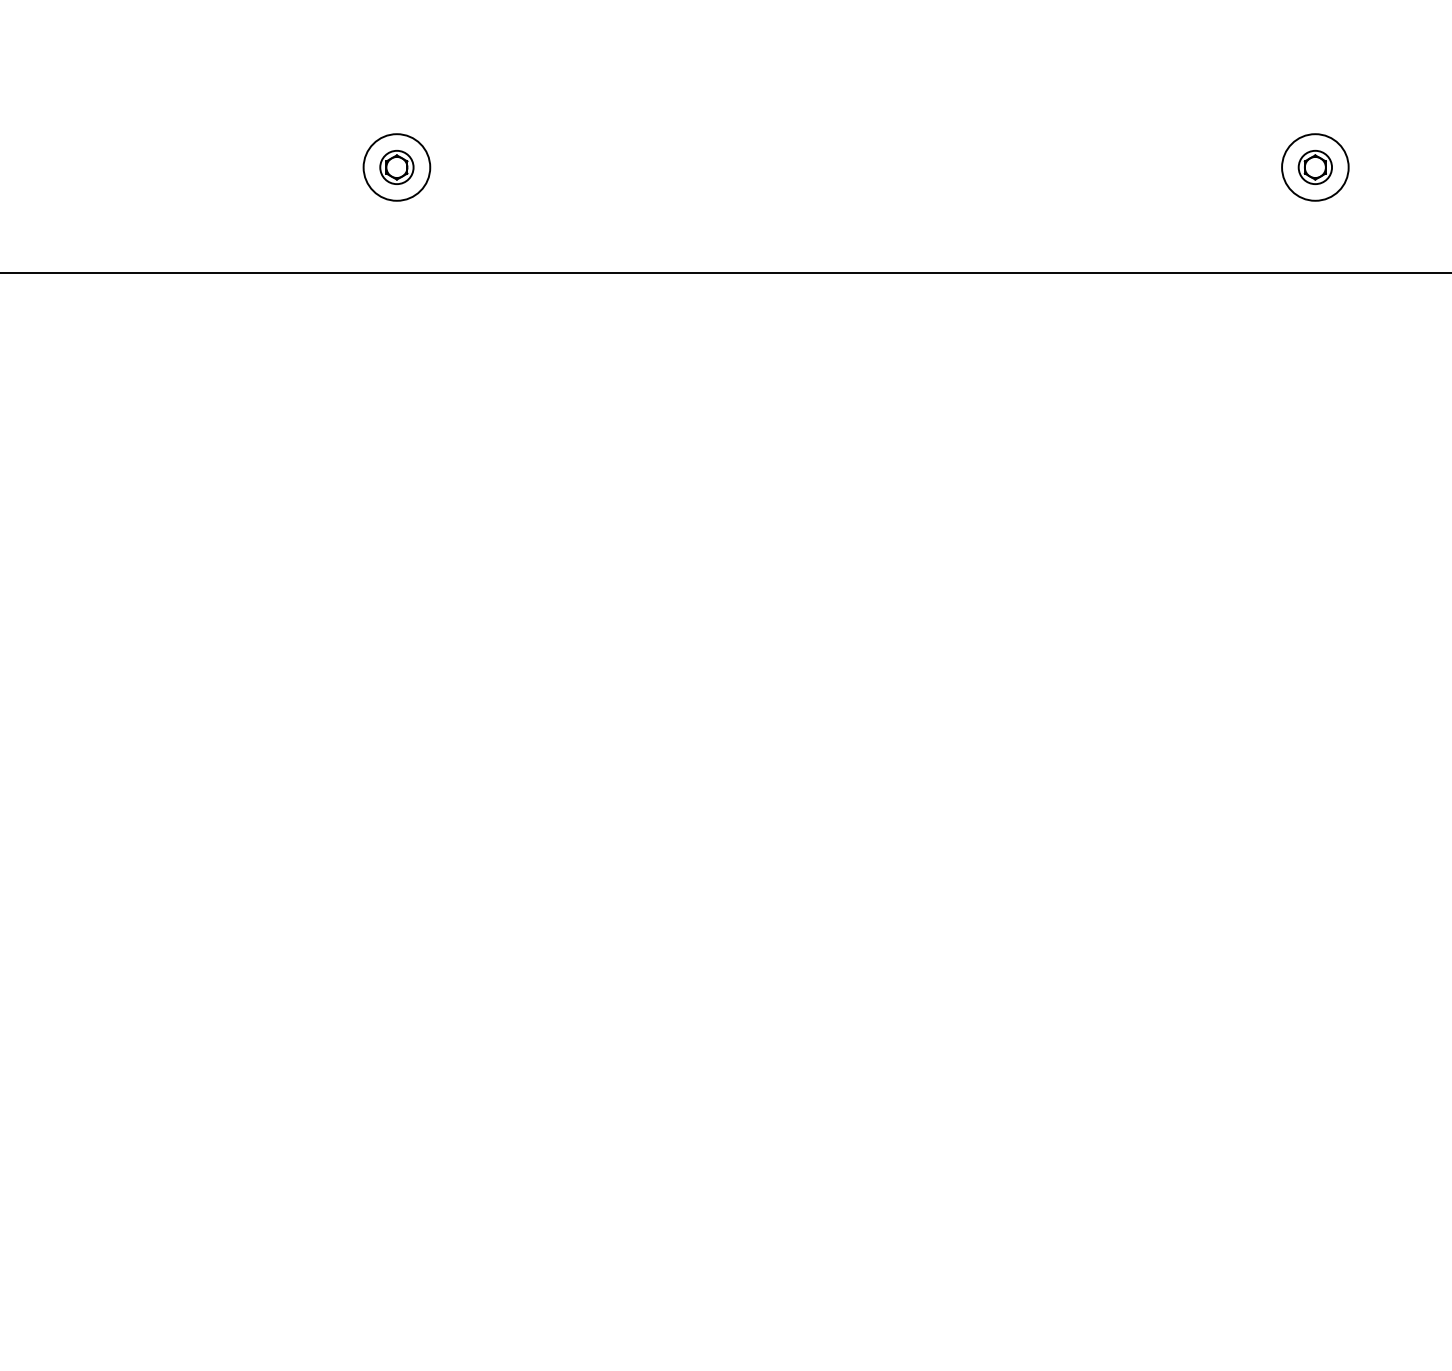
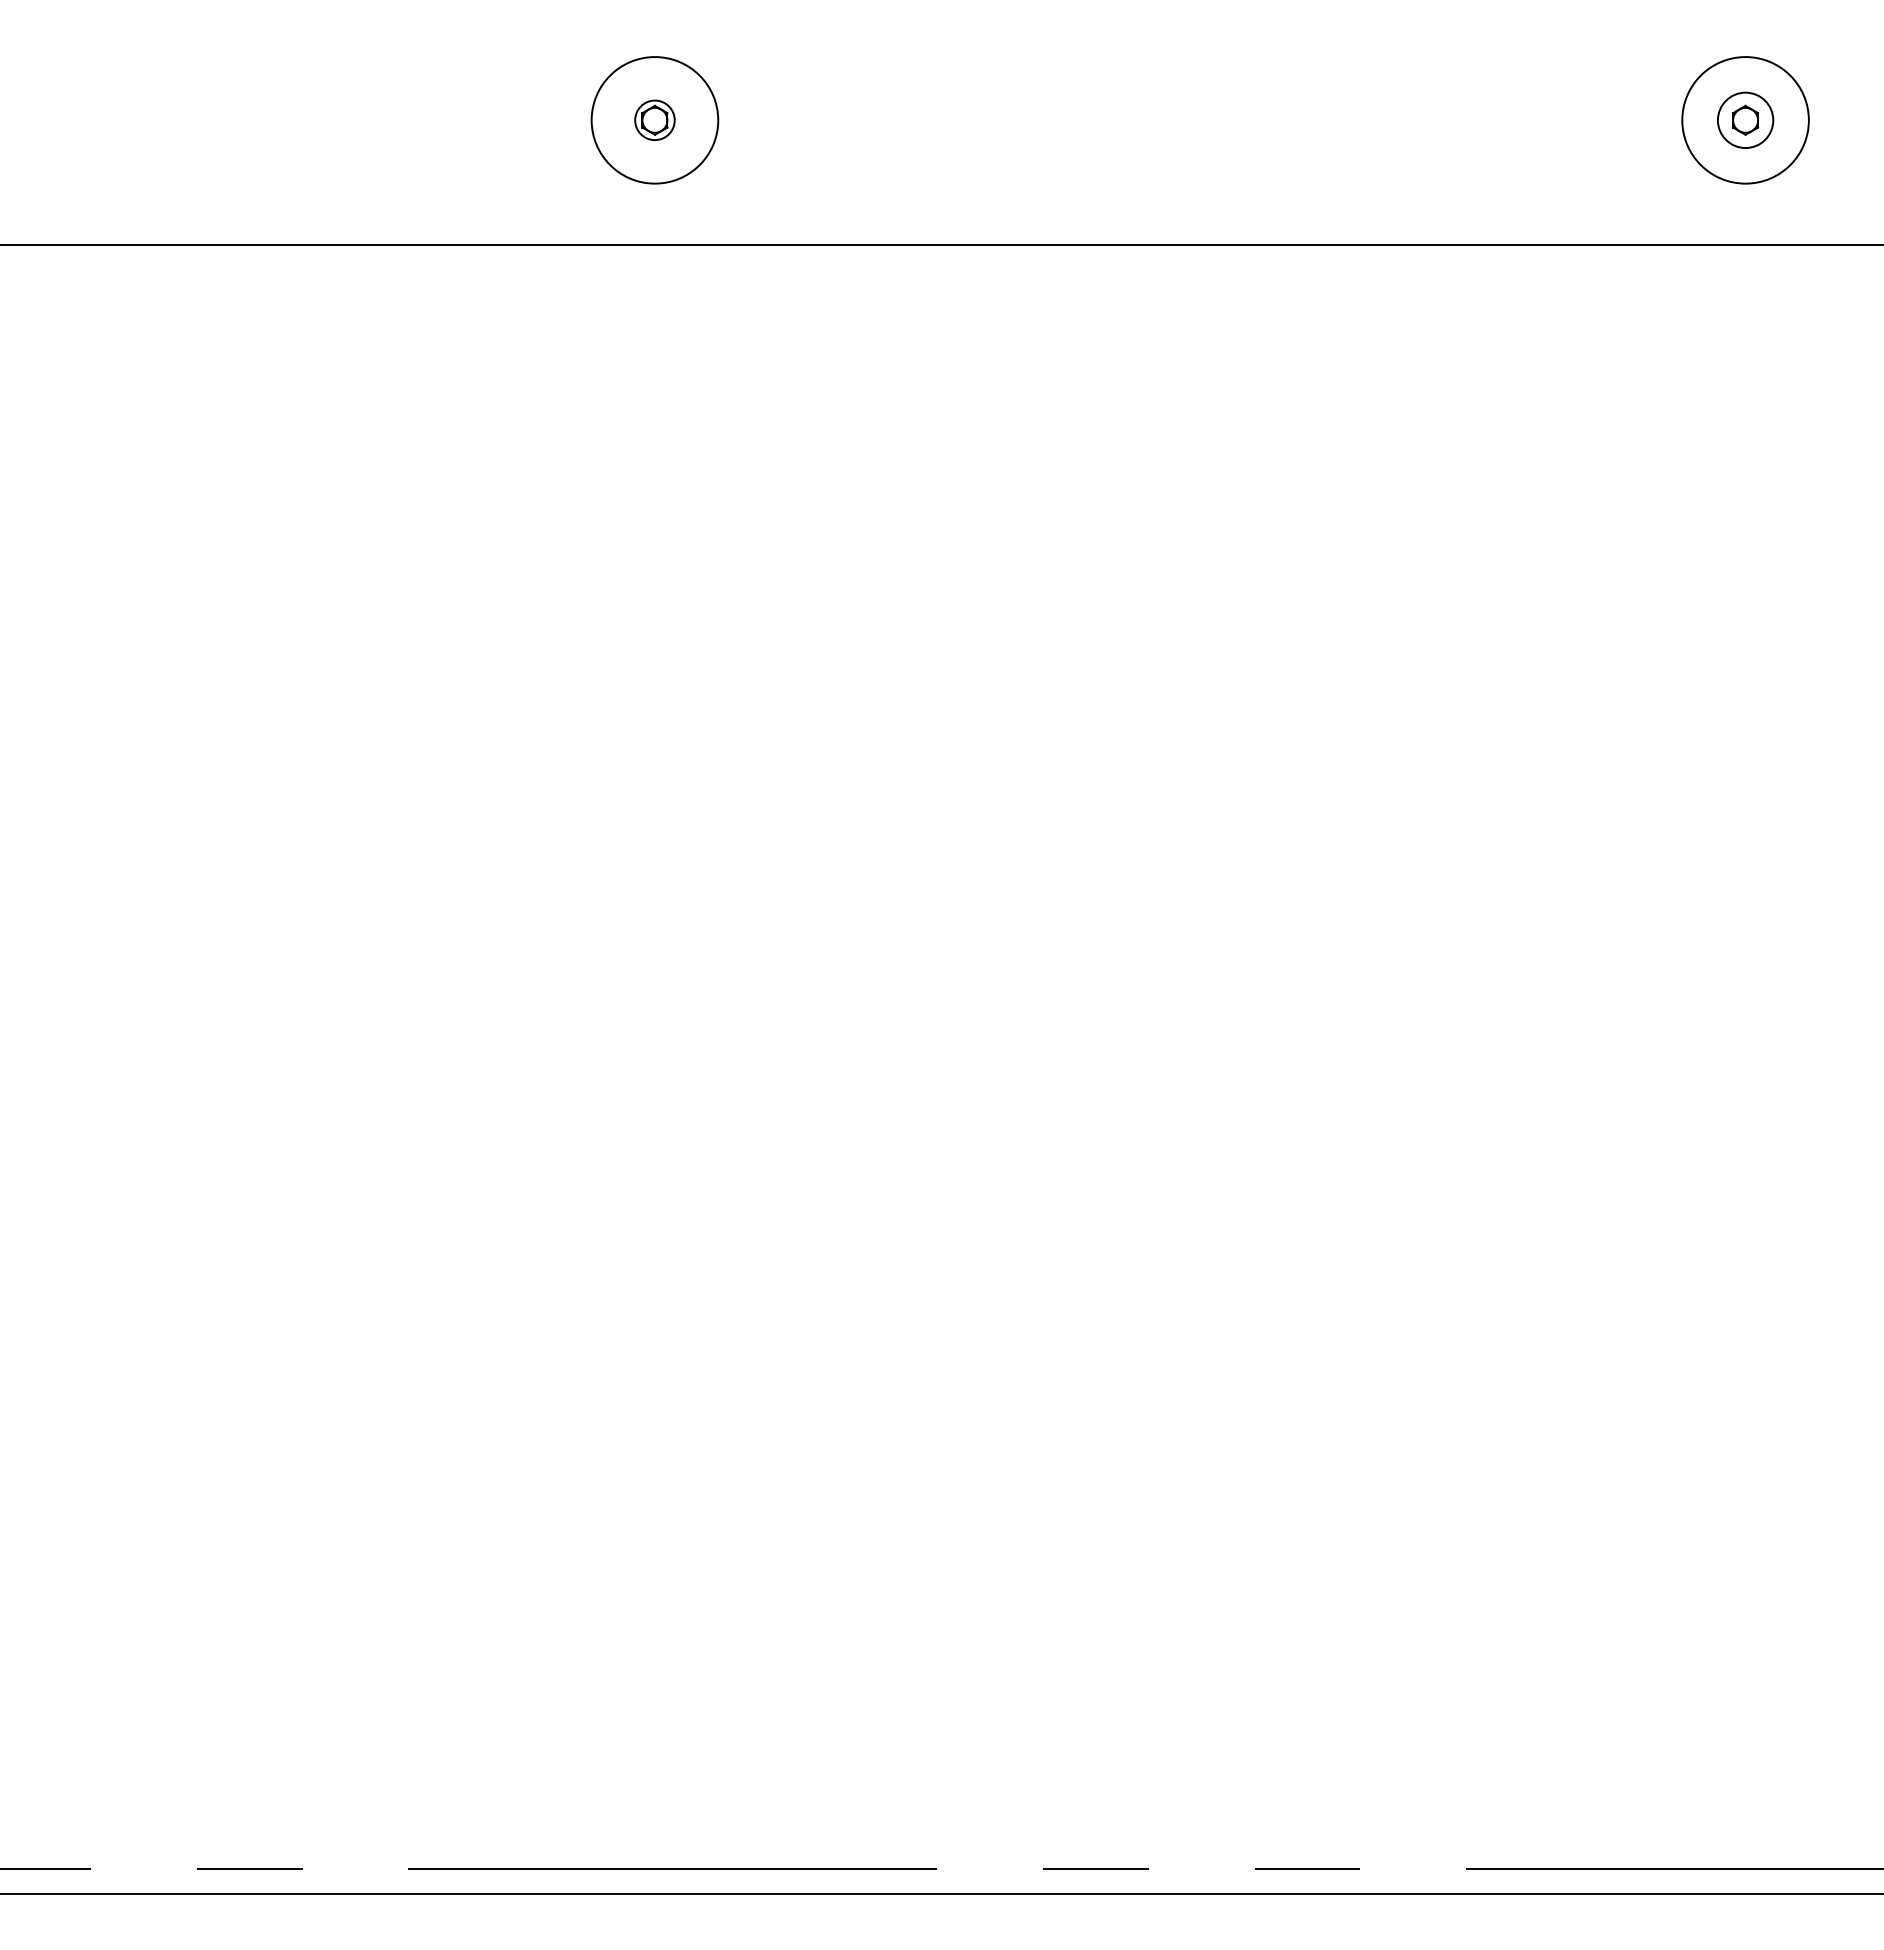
circle: (396, 166) -> (654, 119), size x1.6
circle: (1315, 166) -> (1745, 119), size x1.6
circle: (1315, 167) -> (1745, 120), size x1.4

